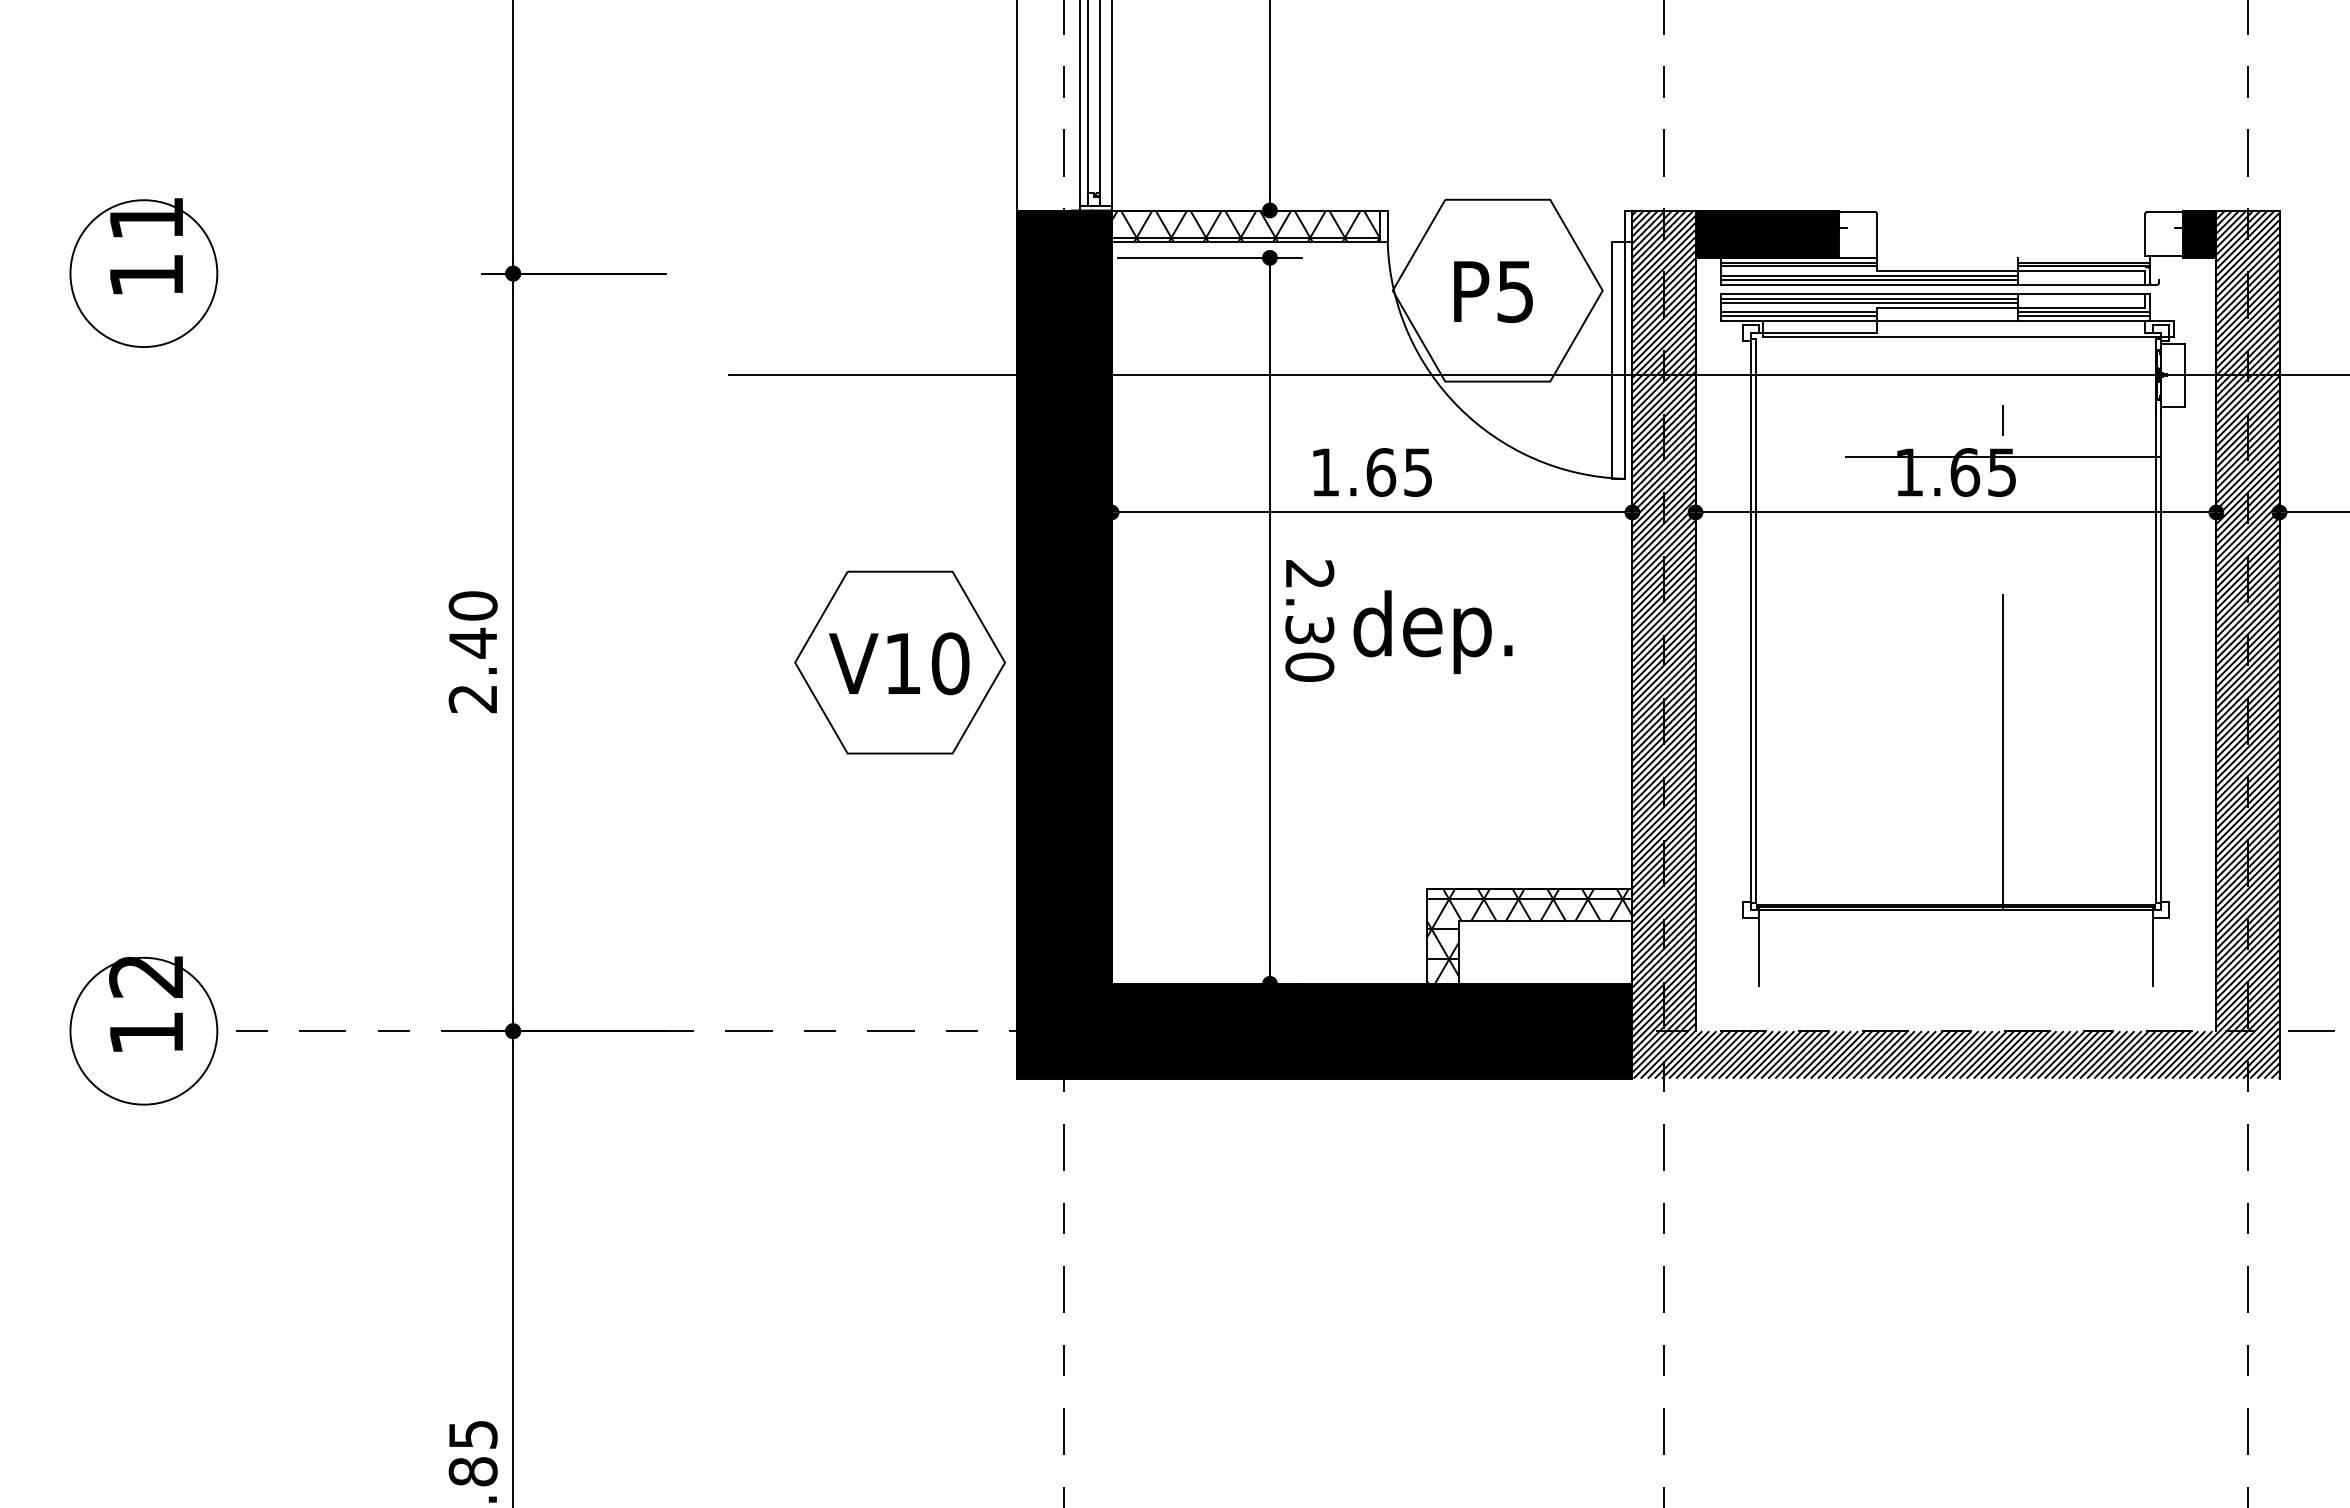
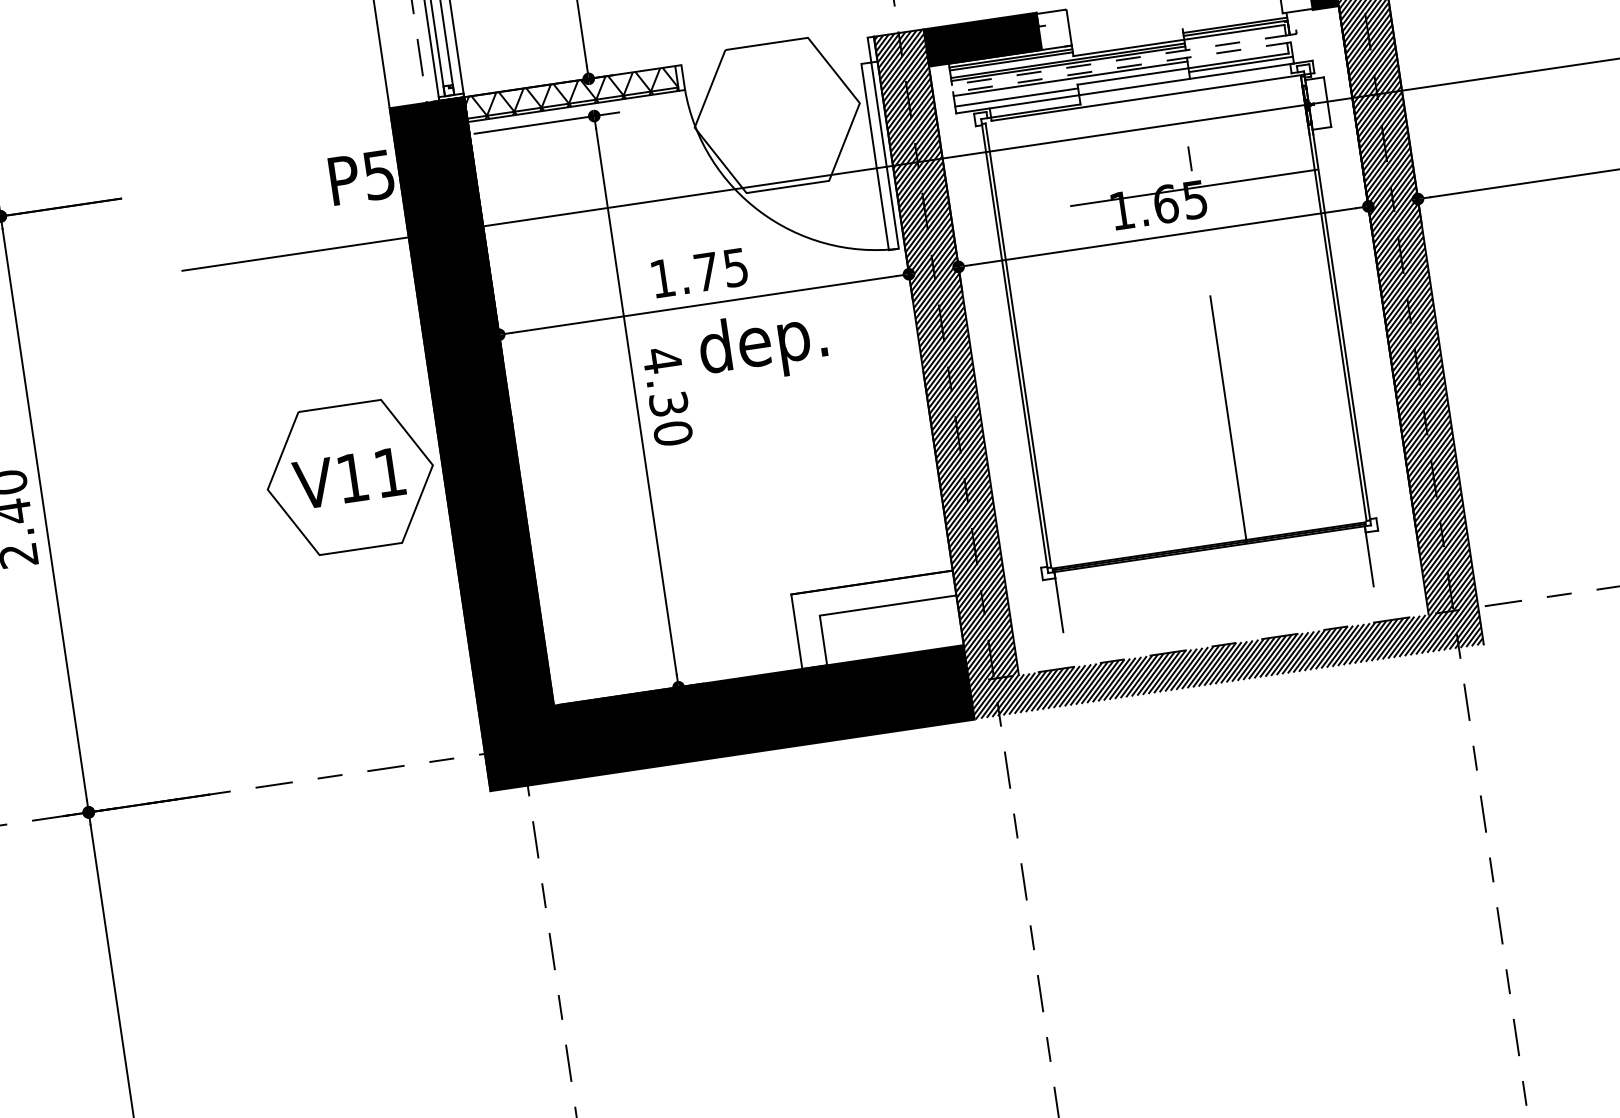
line: (1935, 284) -> (1120, 59), solid -> dashed
text: (1493, 292) -> (361, 178), moved
line: (1935, 294) -> (1122, 67), solid -> dashed
line: (1869, 302) -> (1071, 81), removed
line: (1798, 316) -> (1016, 100), removed
line: (2084, 316) -> (1241, 67), removed
text: (1381, 472) -> (706, 271), 1.65 -> 1.75
text: (1310, 573) -> (662, 359), 2.30 -> 4.30
text: (1432, 632) -> (762, 346), moved
text: (950, 663) -> (390, 472), V10 -> V11
hatch: (1529, 936) -> (877, 619), removed

